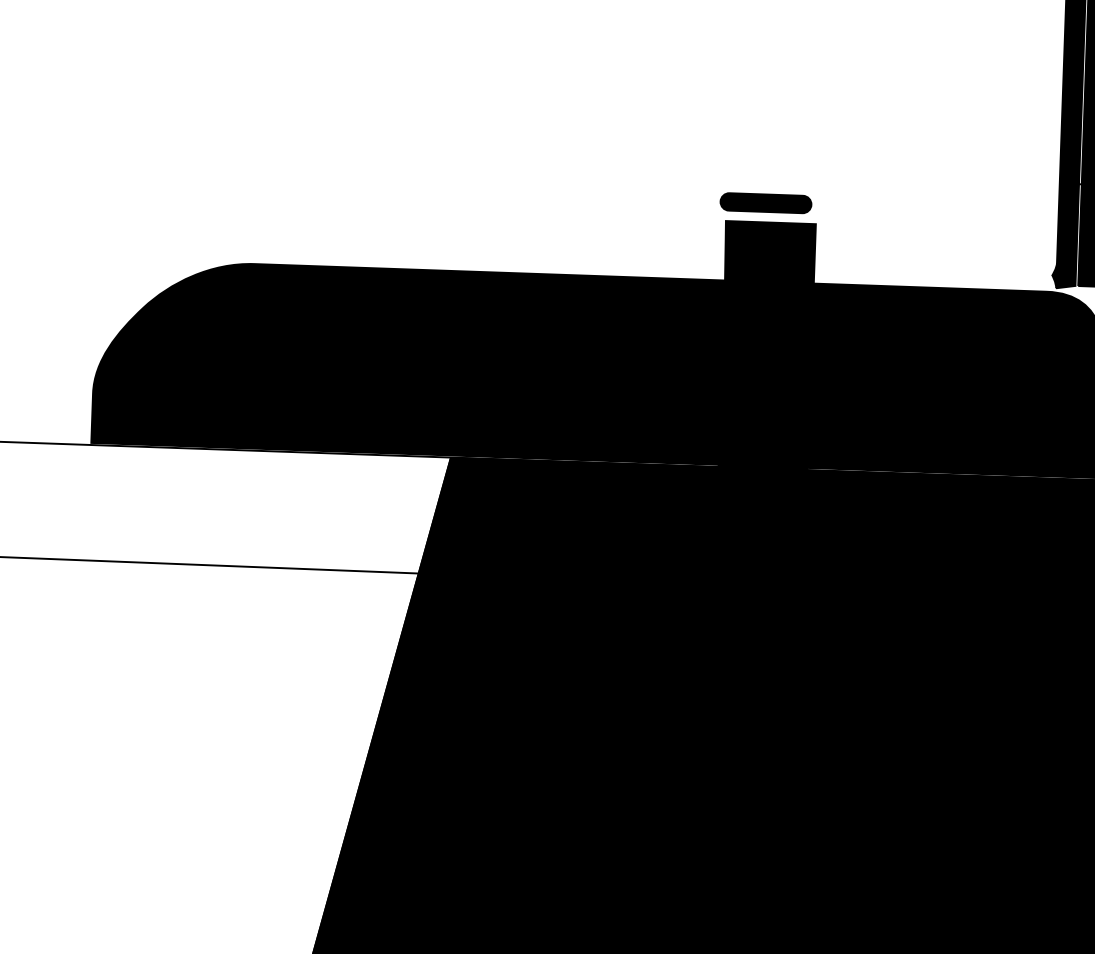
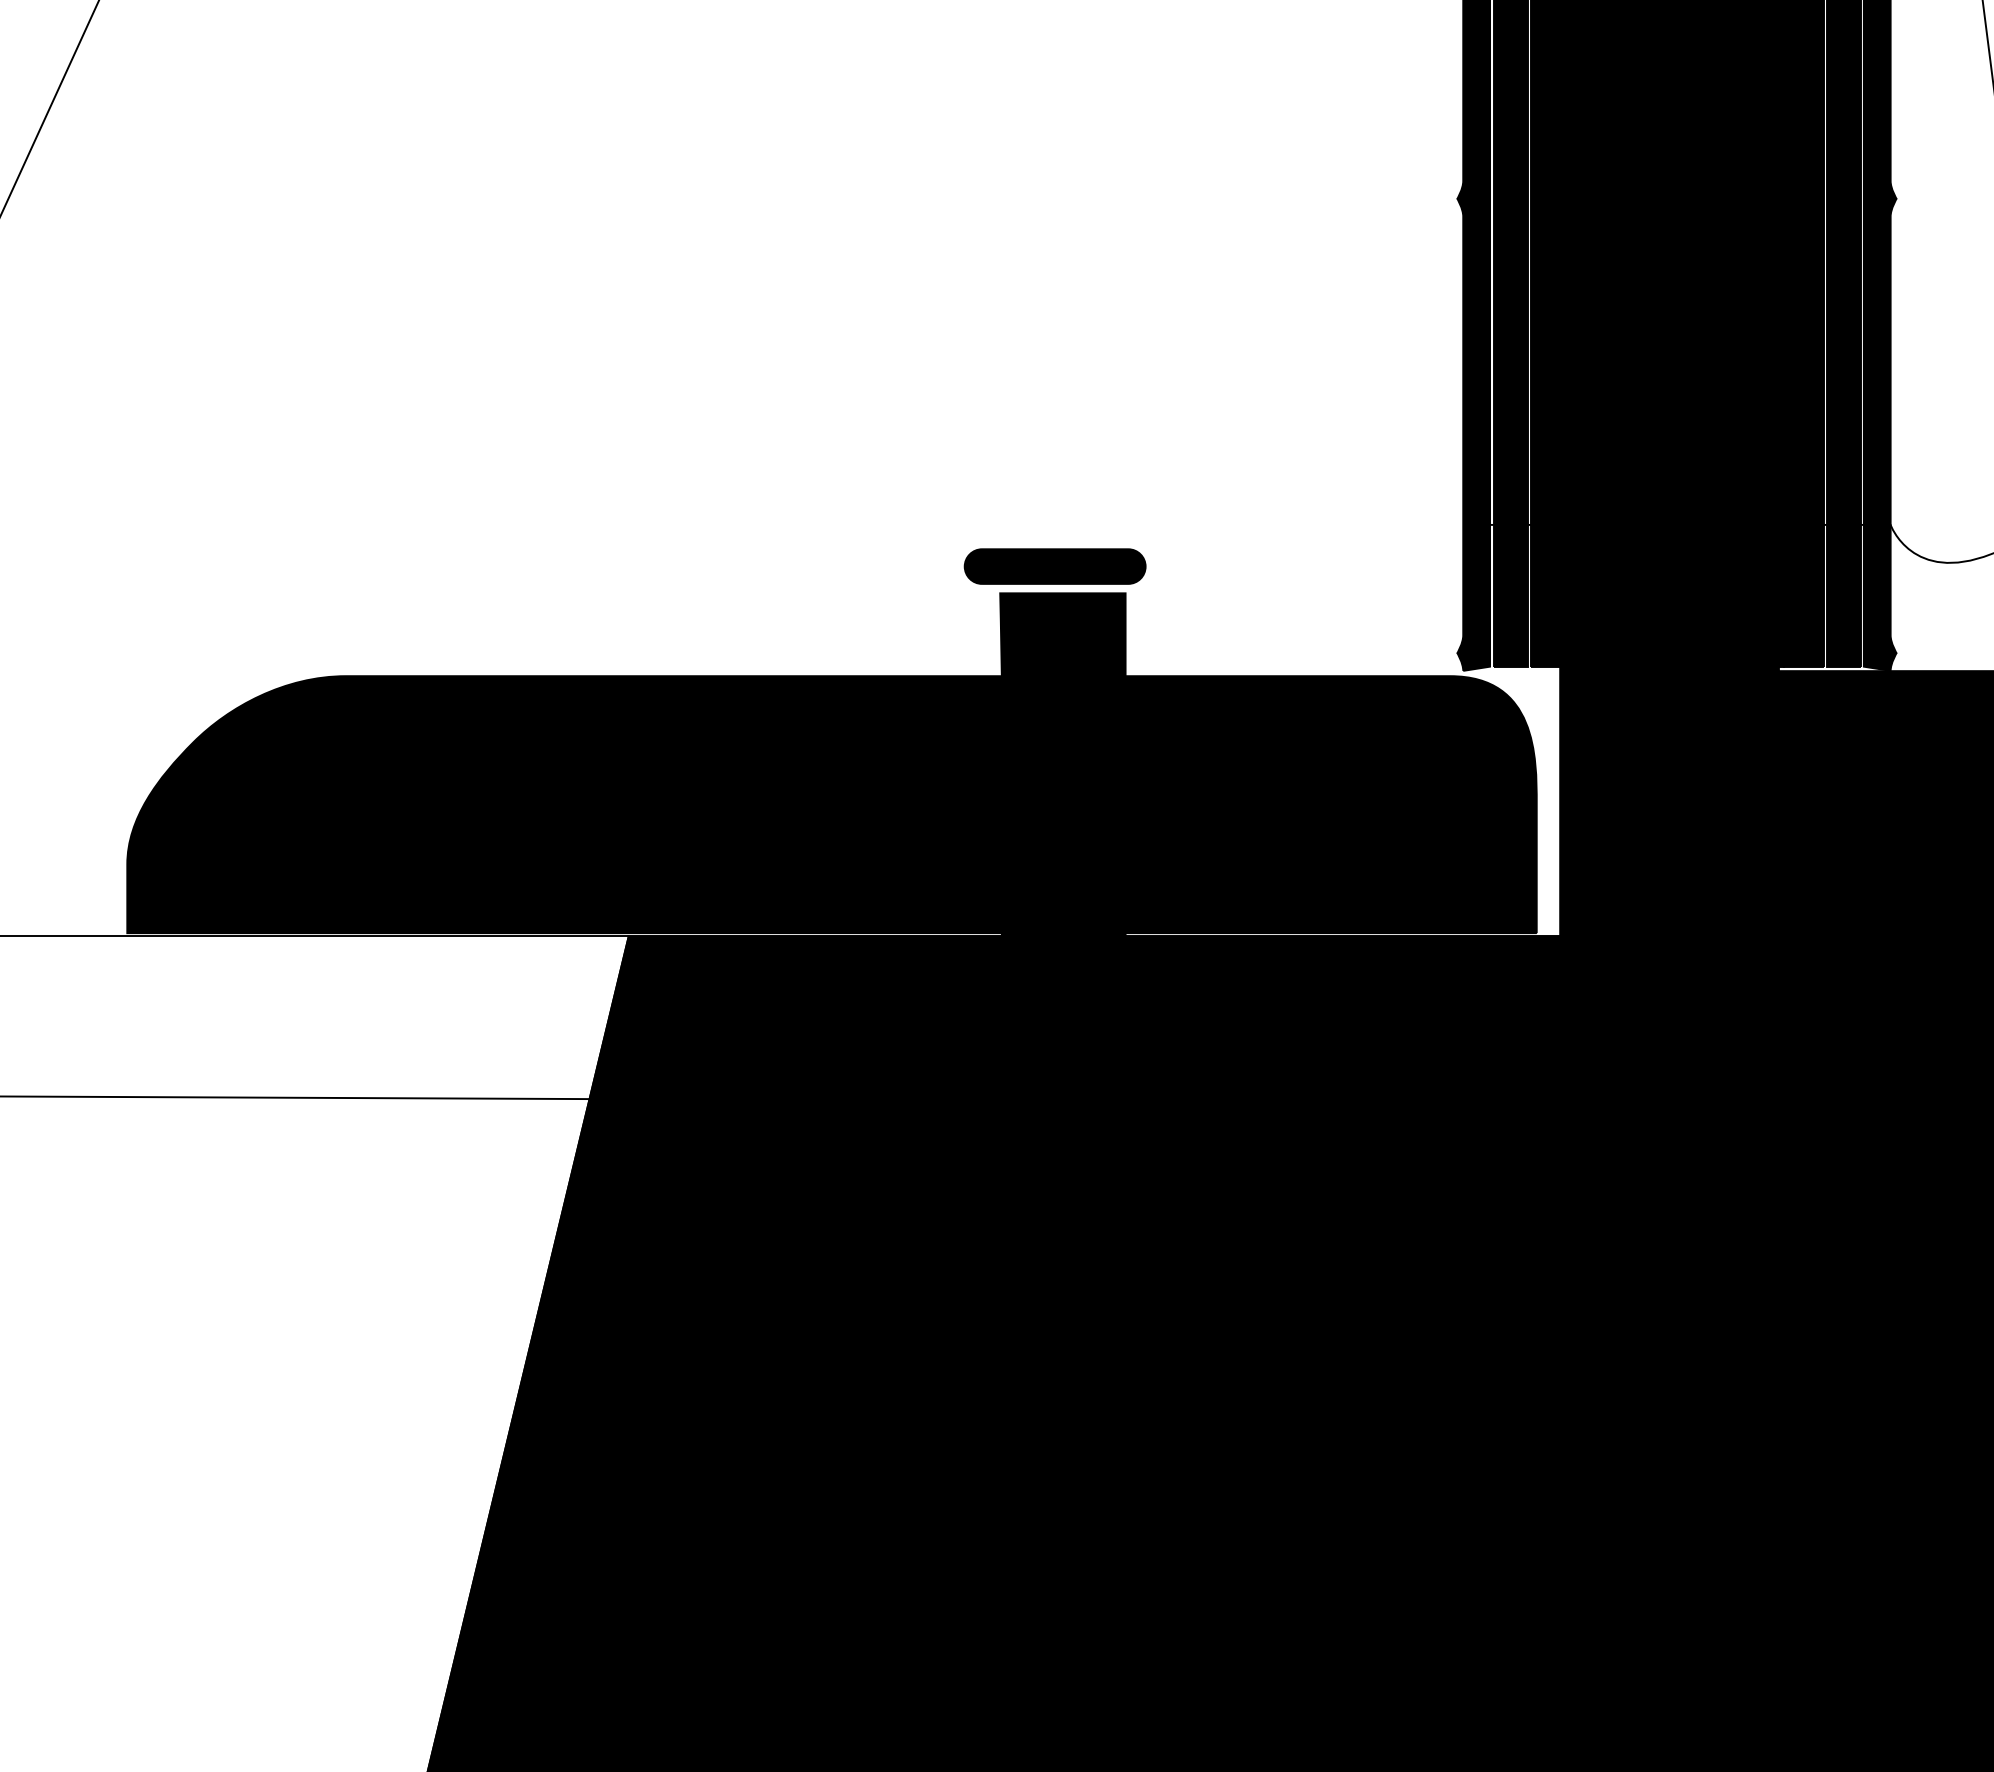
part: (765, 203) -> (1054, 566), size x1.43

